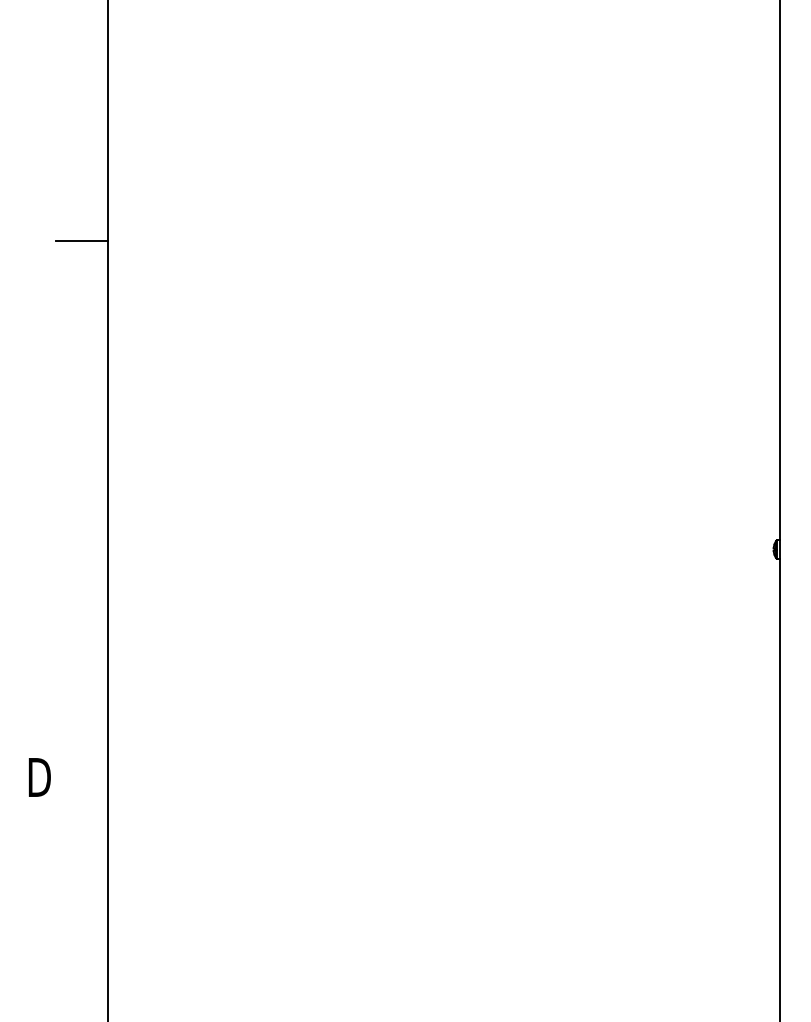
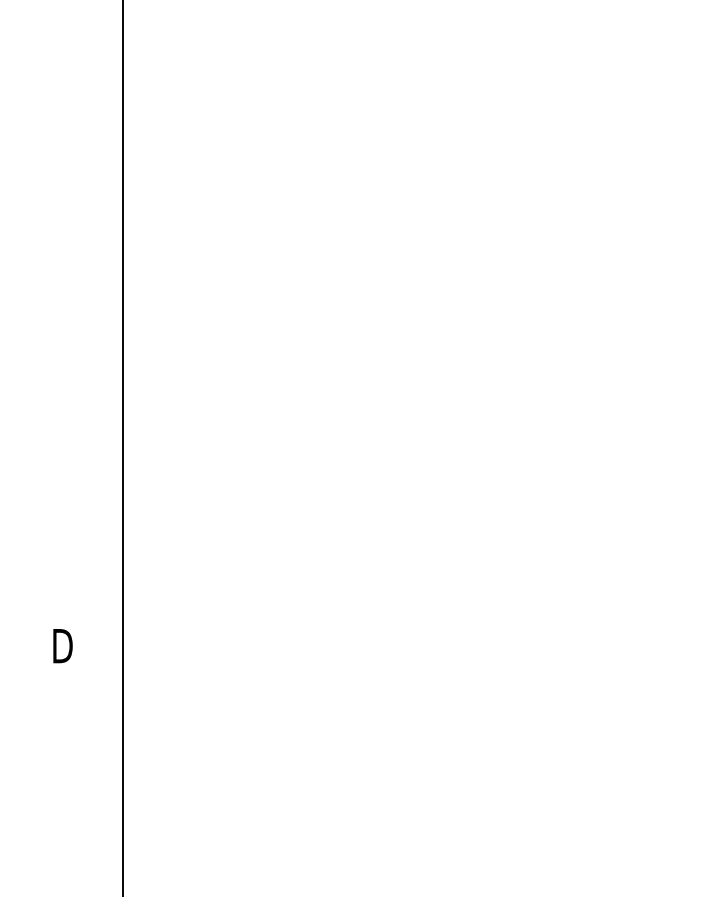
line: (81, 240) -> (99, 173), removed

